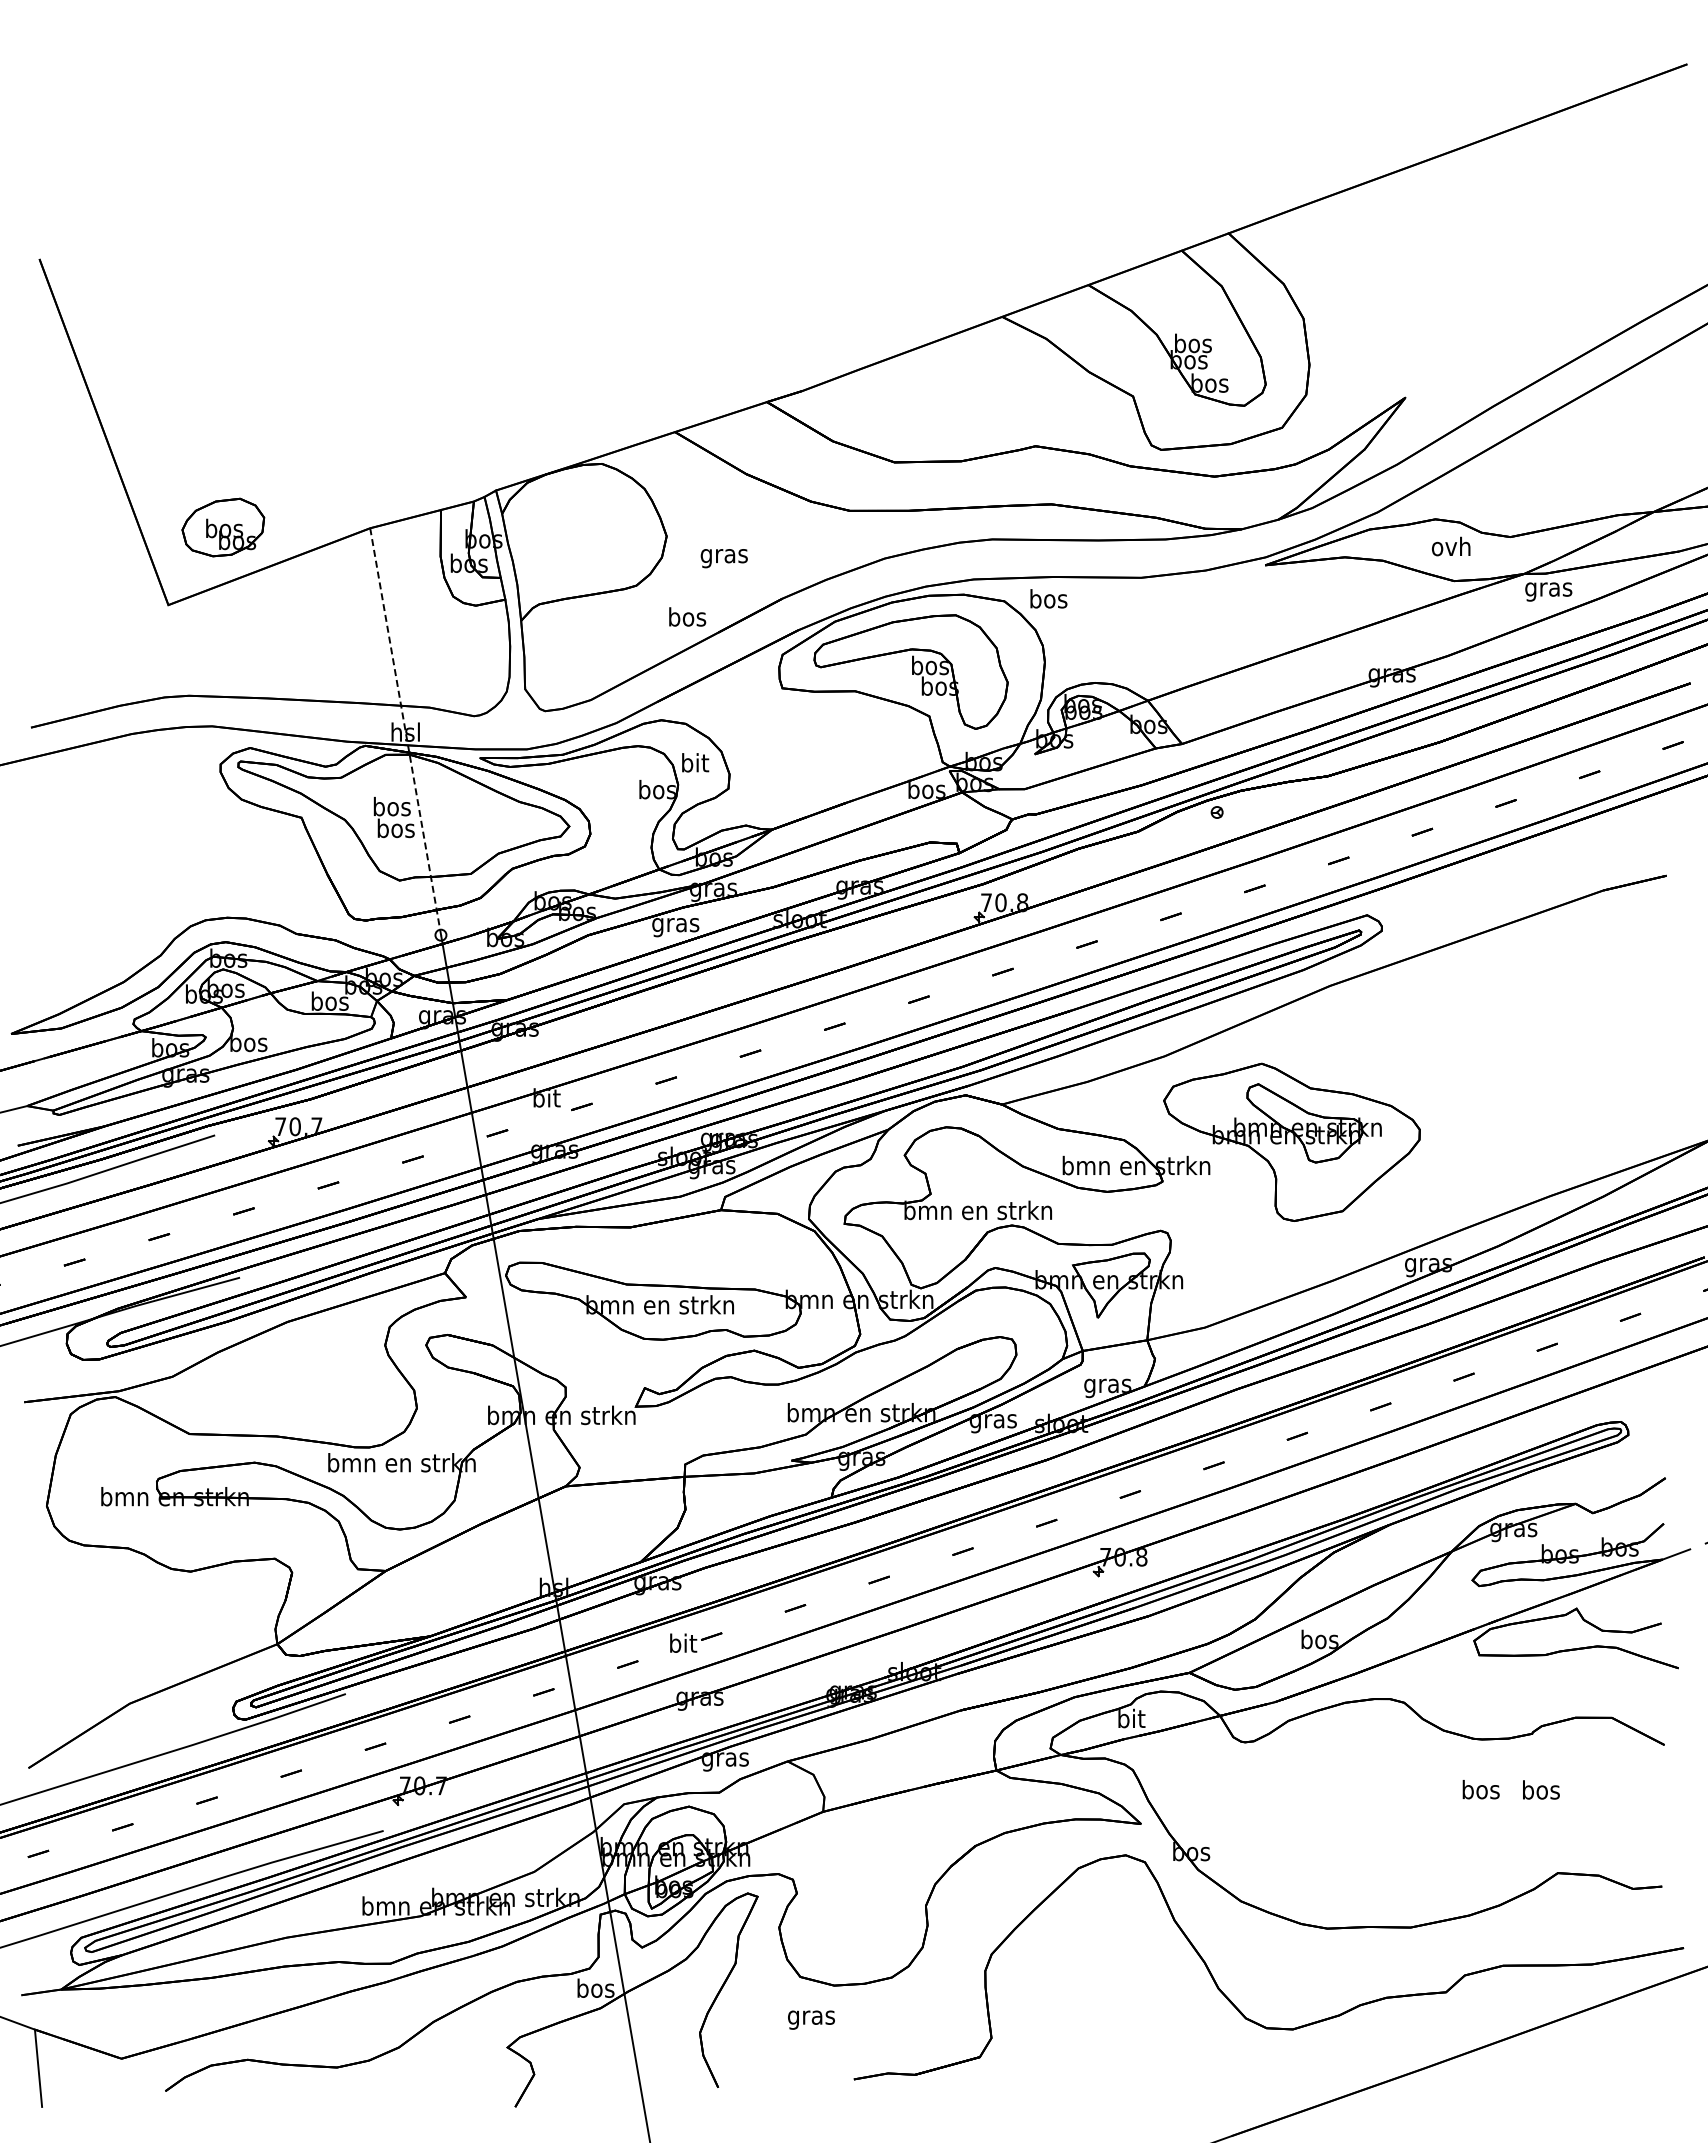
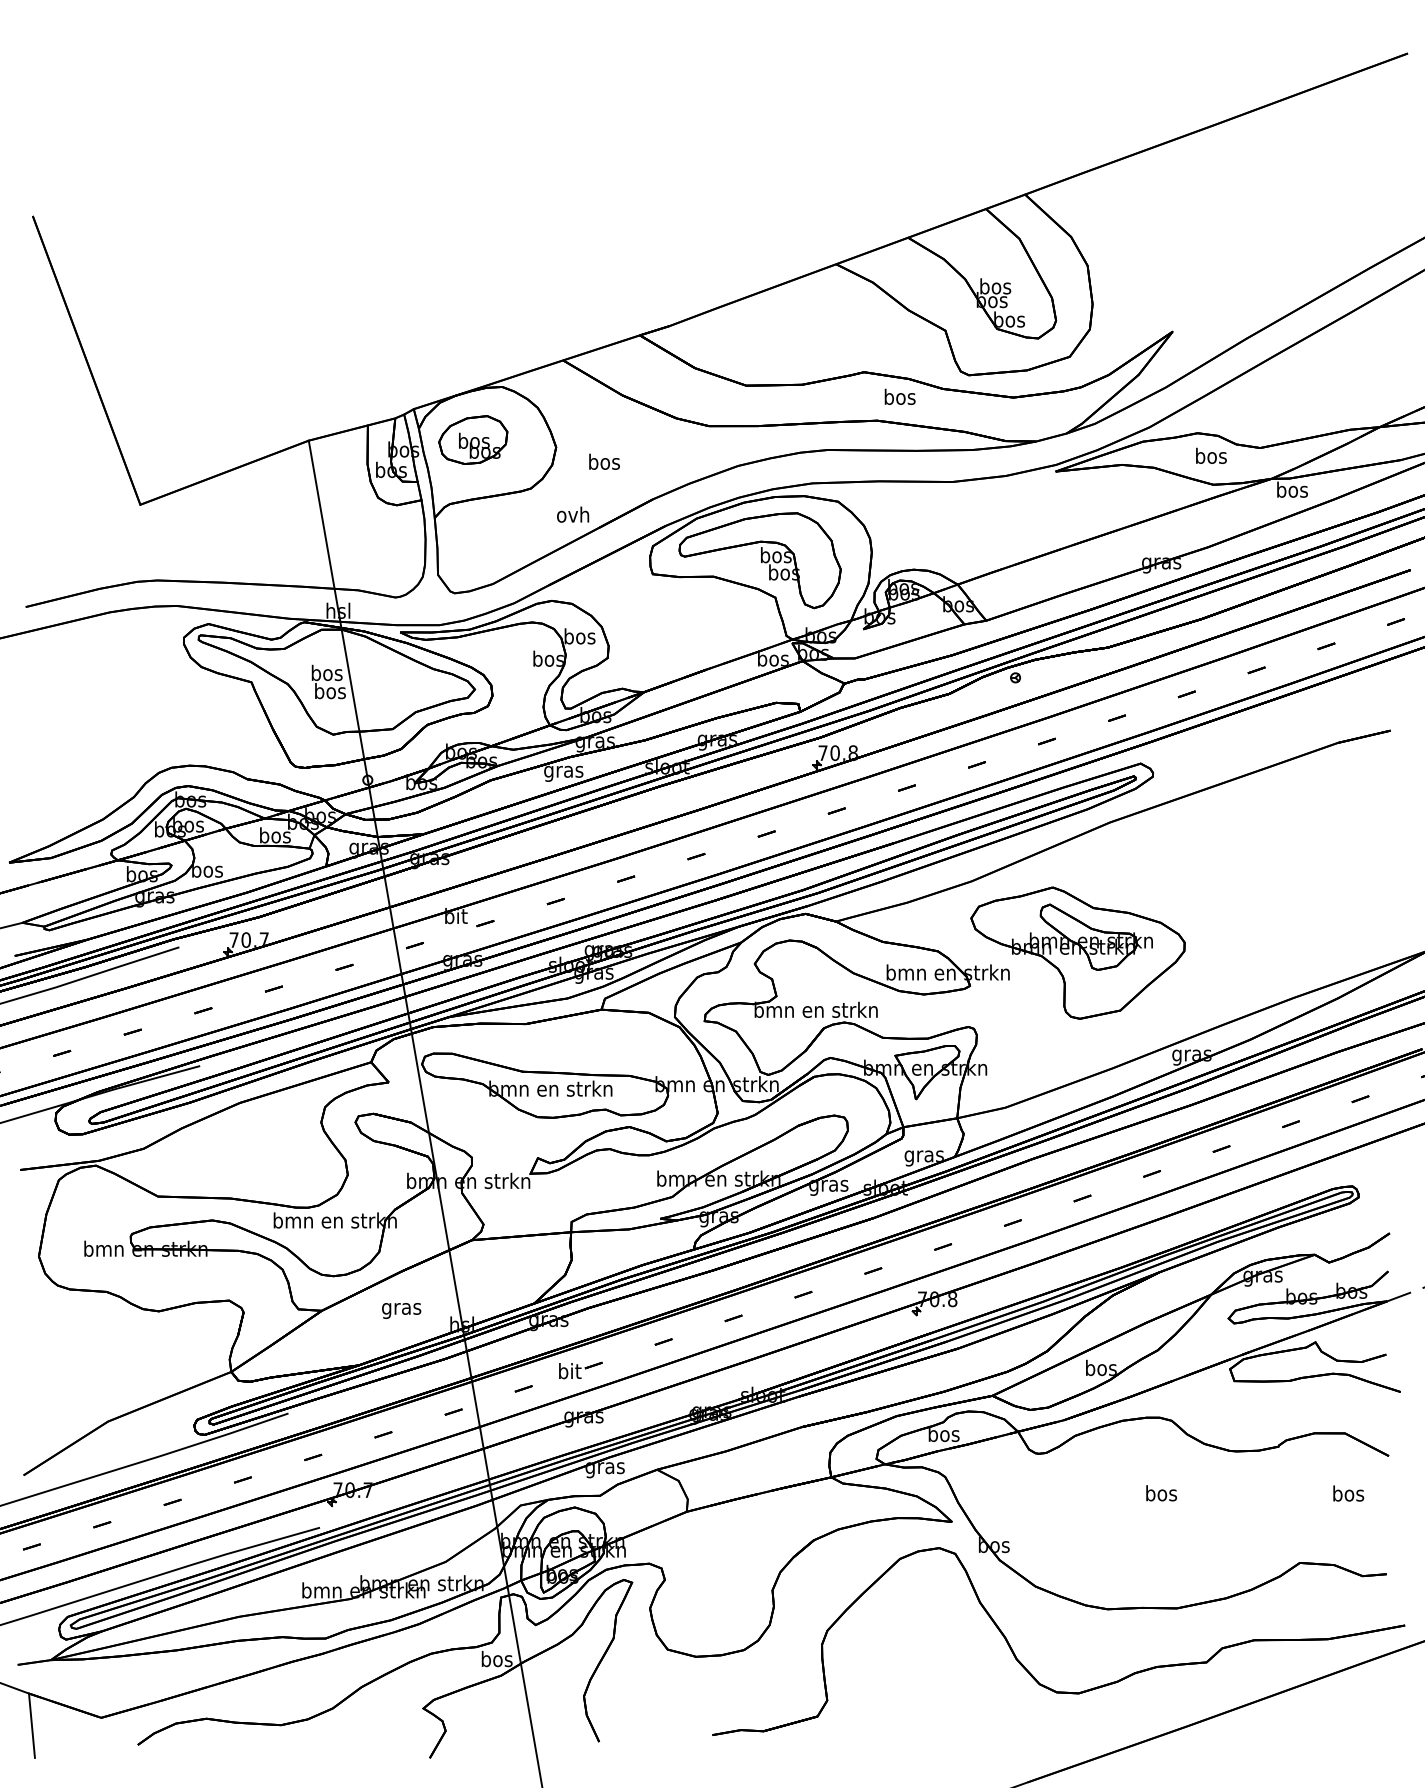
part: (223, 527) -> (473, 440), moved
text: (1450, 546) -> (1210, 455), ovh -> bos
text: (723, 555) -> (603, 463), gras -> bos
text: (1548, 589) -> (1292, 491), gras -> bos
text: (1048, 598) -> (899, 396), moved
text: (686, 616) -> (572, 514), bos -> ovh
line: (405, 732) -> (338, 611), dashed -> solid
text: (694, 762) -> (579, 636), bit -> bos
text: (1131, 1718) -> (944, 1433), bit -> bos
text: (1480, 1789) -> (1161, 1493), moved
text: (1541, 1789) -> (1348, 1493), moved
text: (811, 2019) -> (401, 1310), moved

